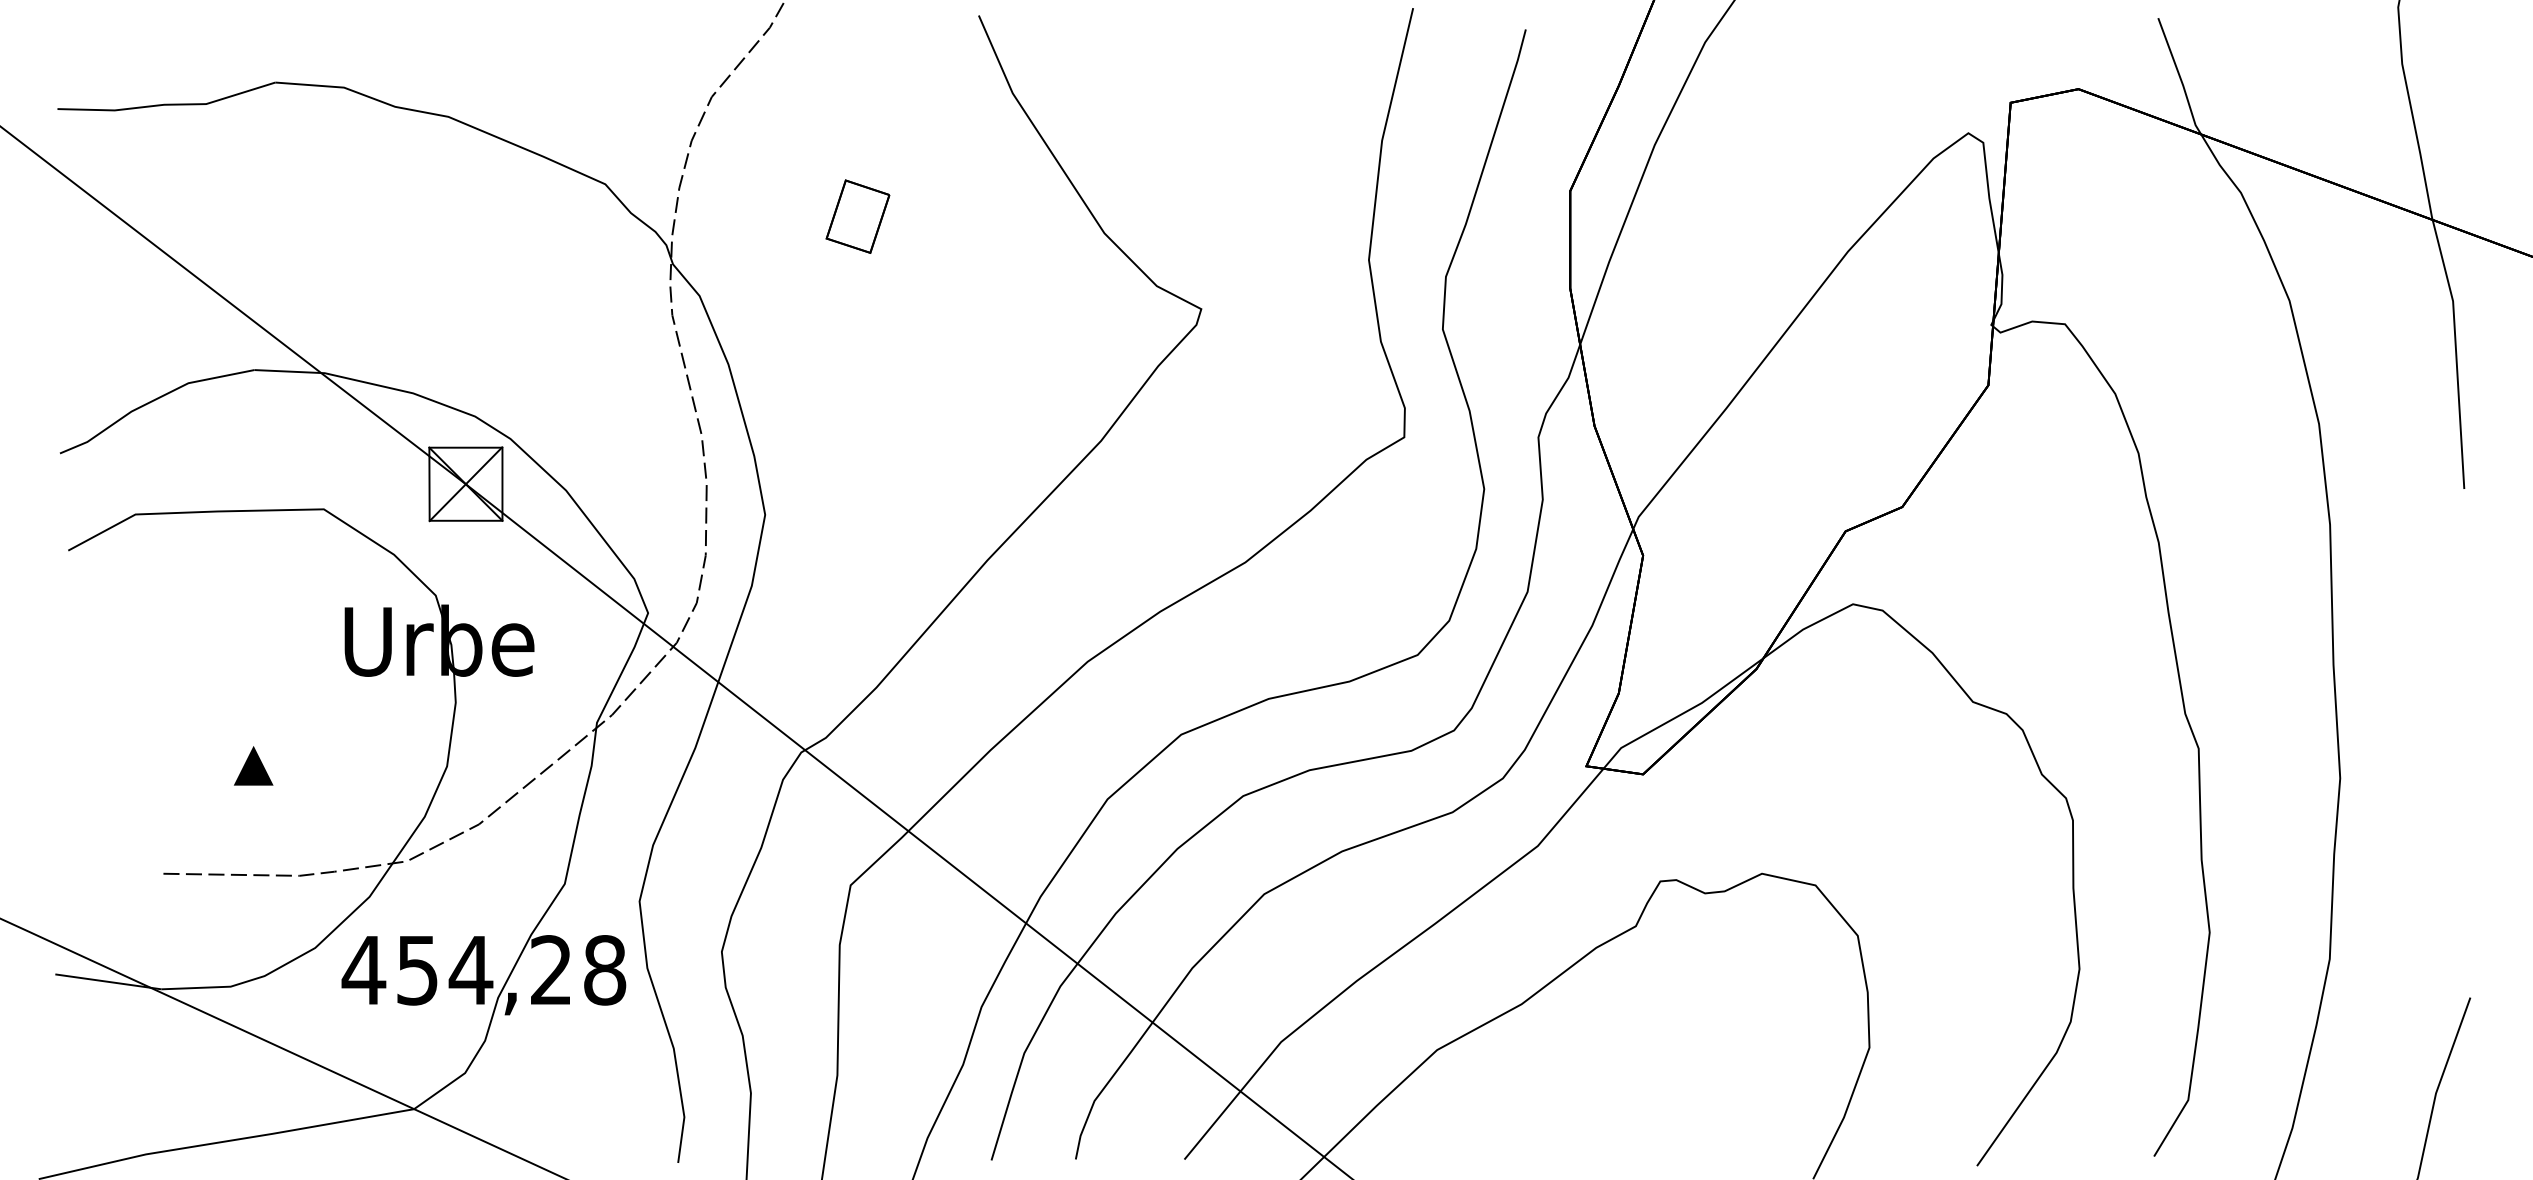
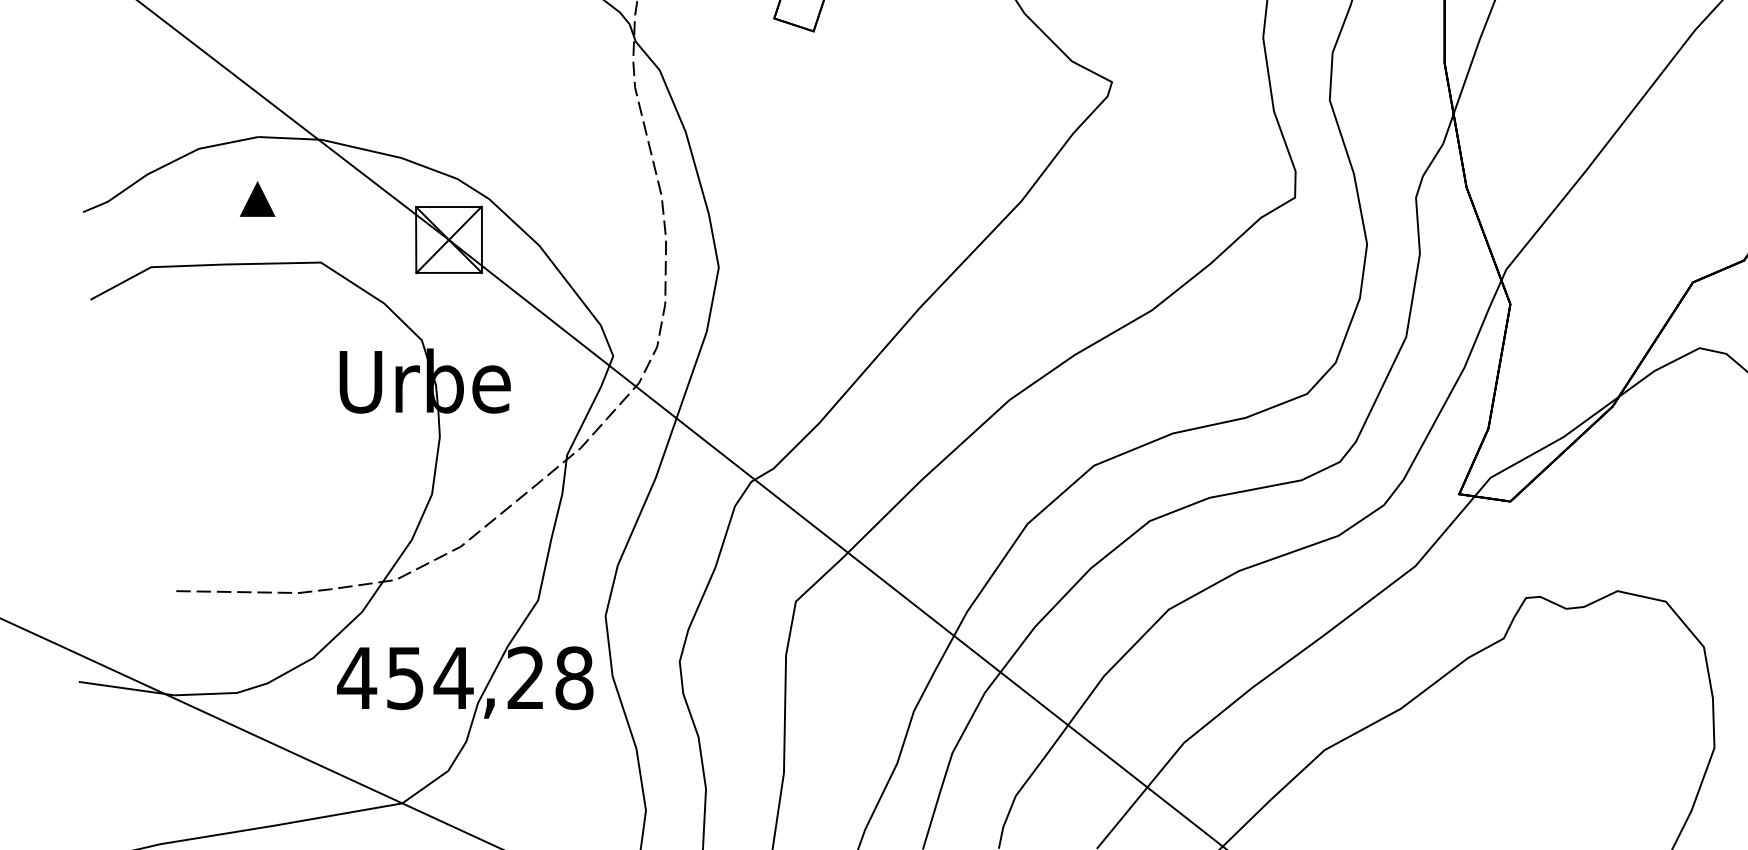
part: (253, 765) -> (257, 198), moved

